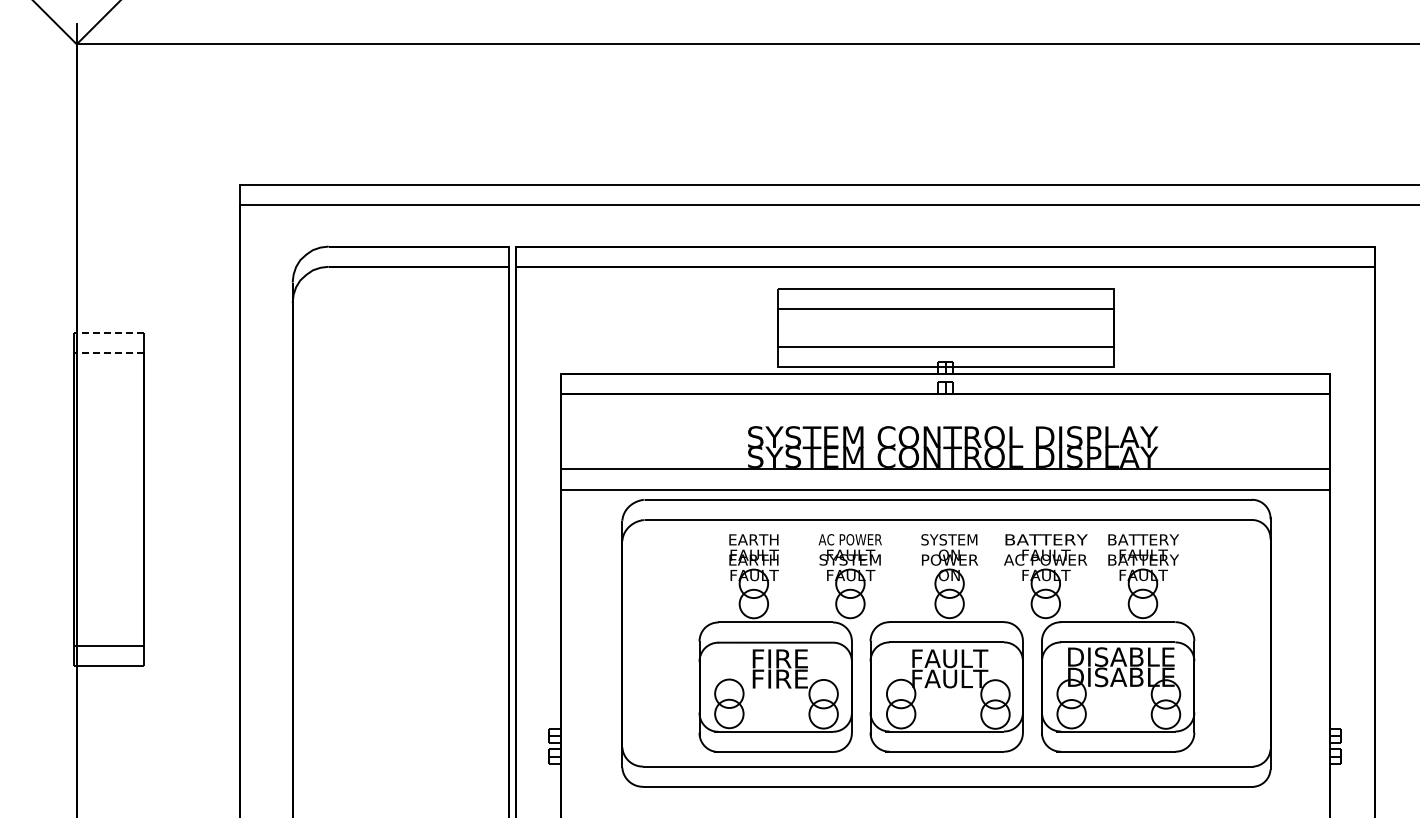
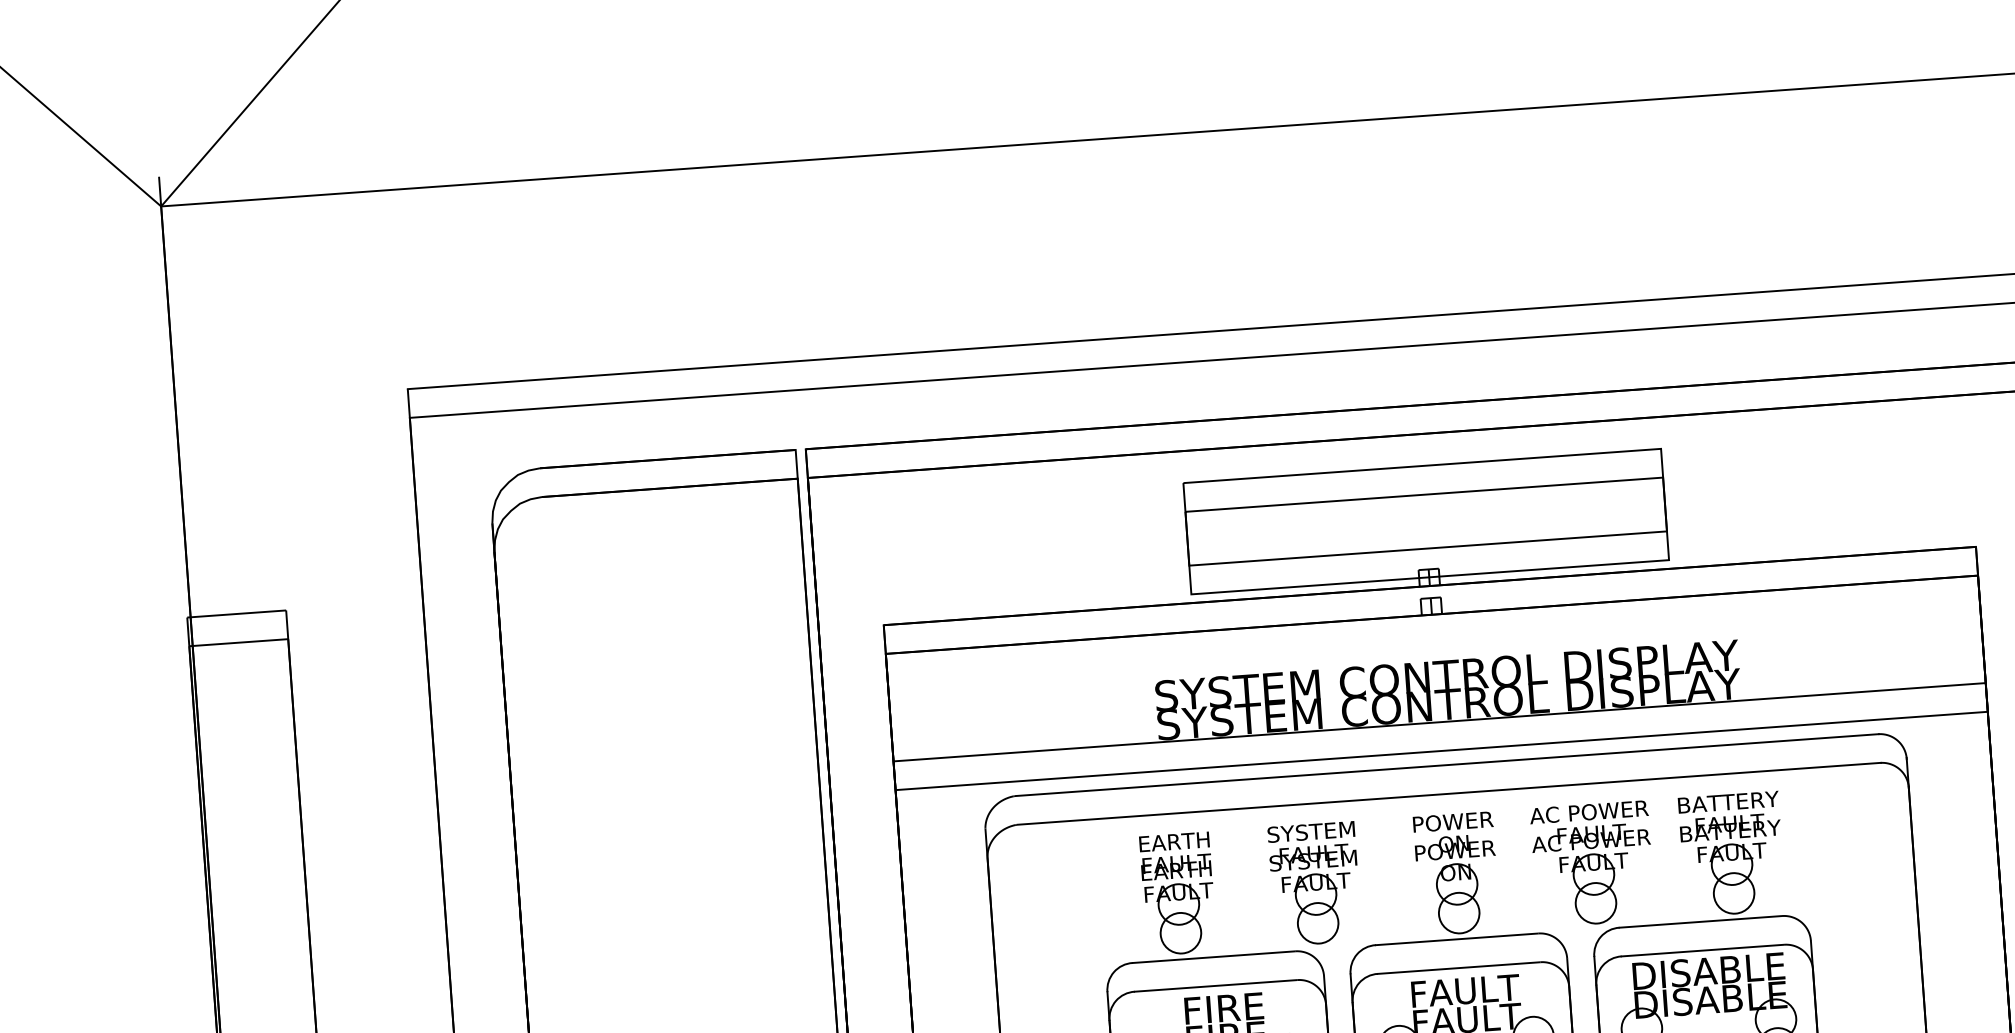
line: (109, 333) -> (237, 614), dashed -> solid
line: (109, 353) -> (239, 642), dashed -> solid
text: (849, 539) -> (1310, 831), AC POWER -> SYSTEM
text: (949, 539) -> (1452, 821), SYSTEM -> POWER
text: (1045, 539) -> (1588, 811), BATTERY -> AC POWER

